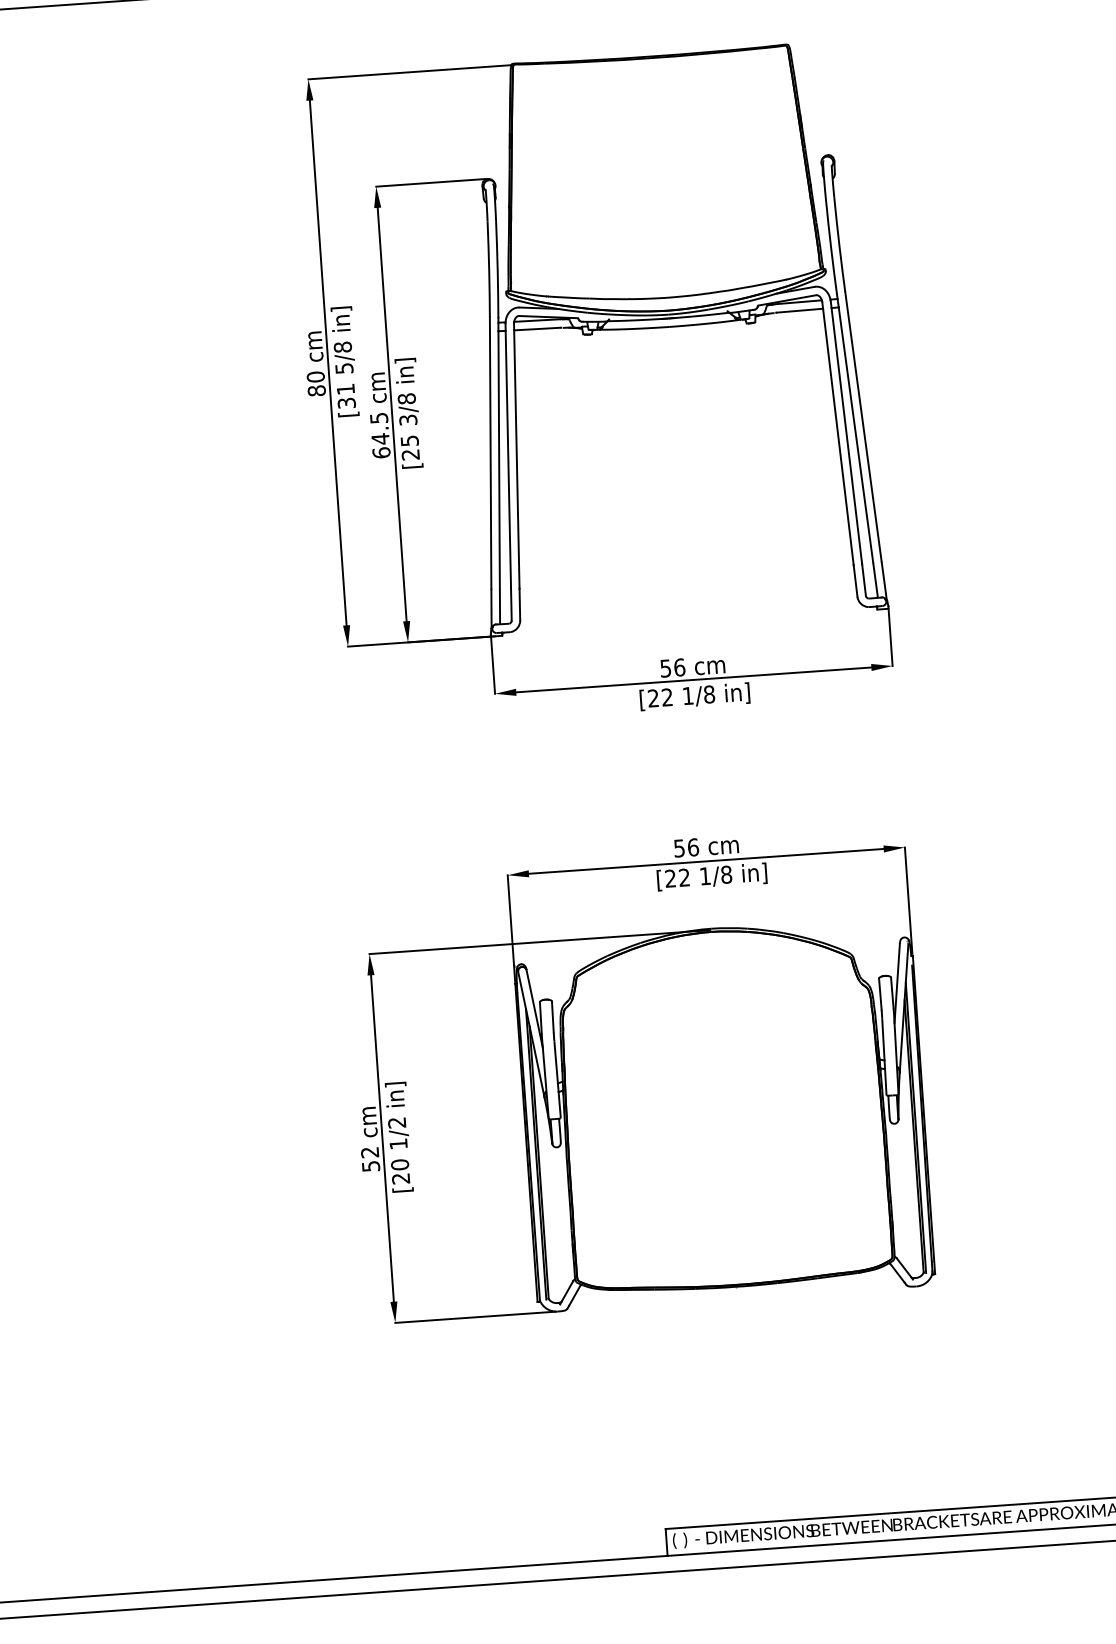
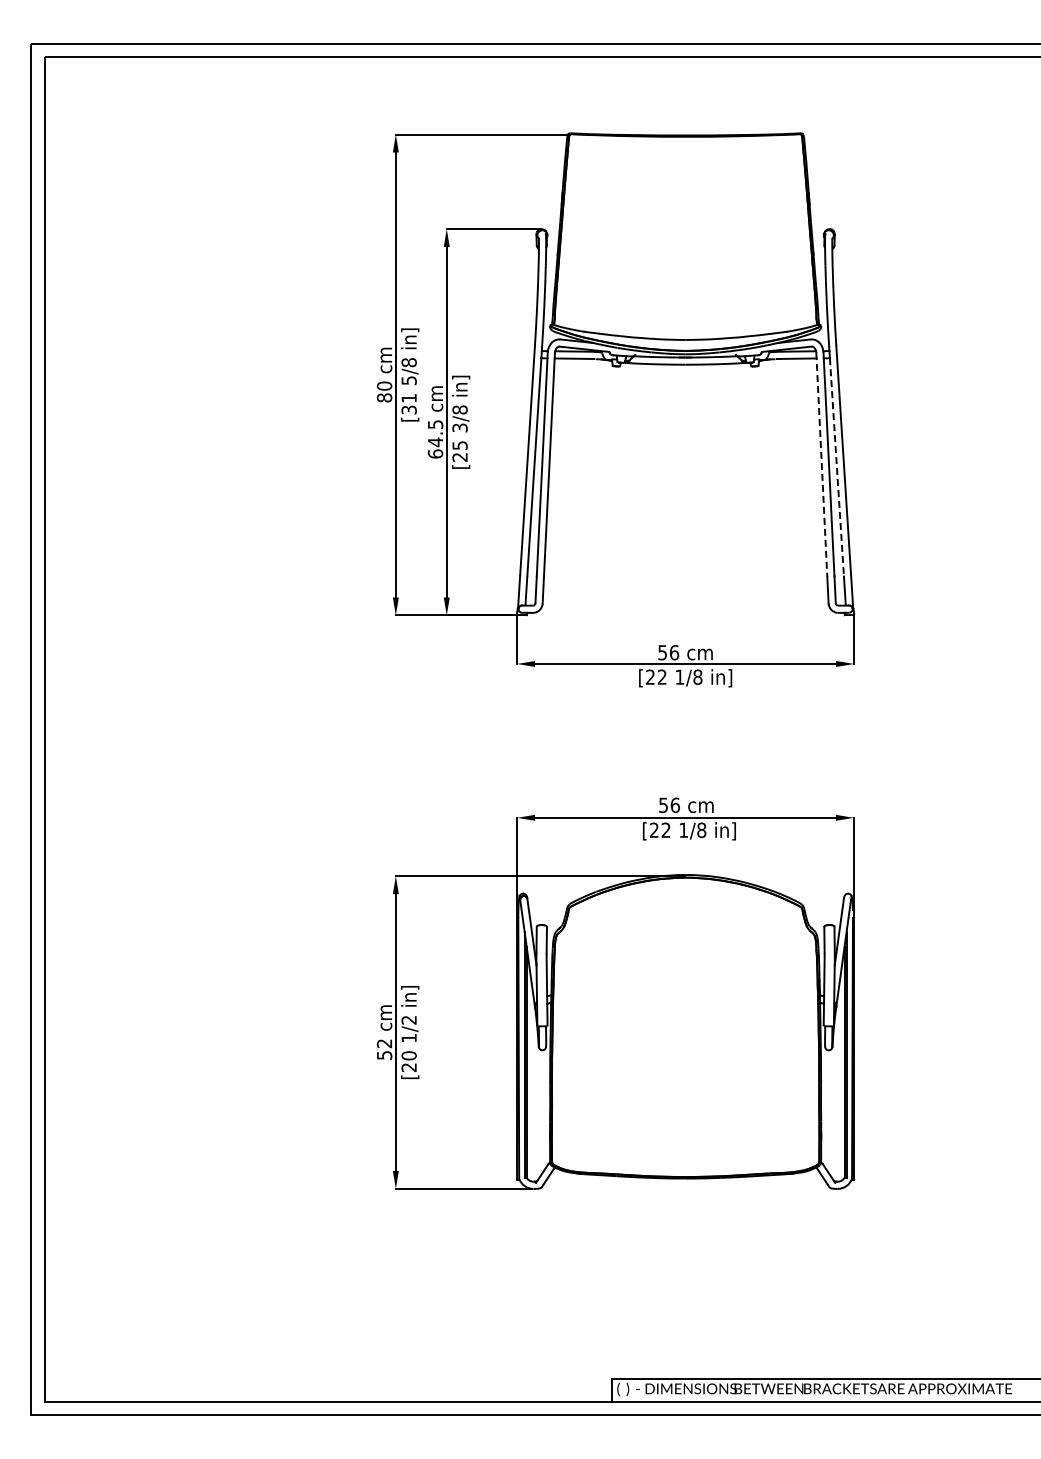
line: (837, 433) -> (821, 464), solid -> dashed
line: (855, 434) -> (836, 466), solid -> dashed

